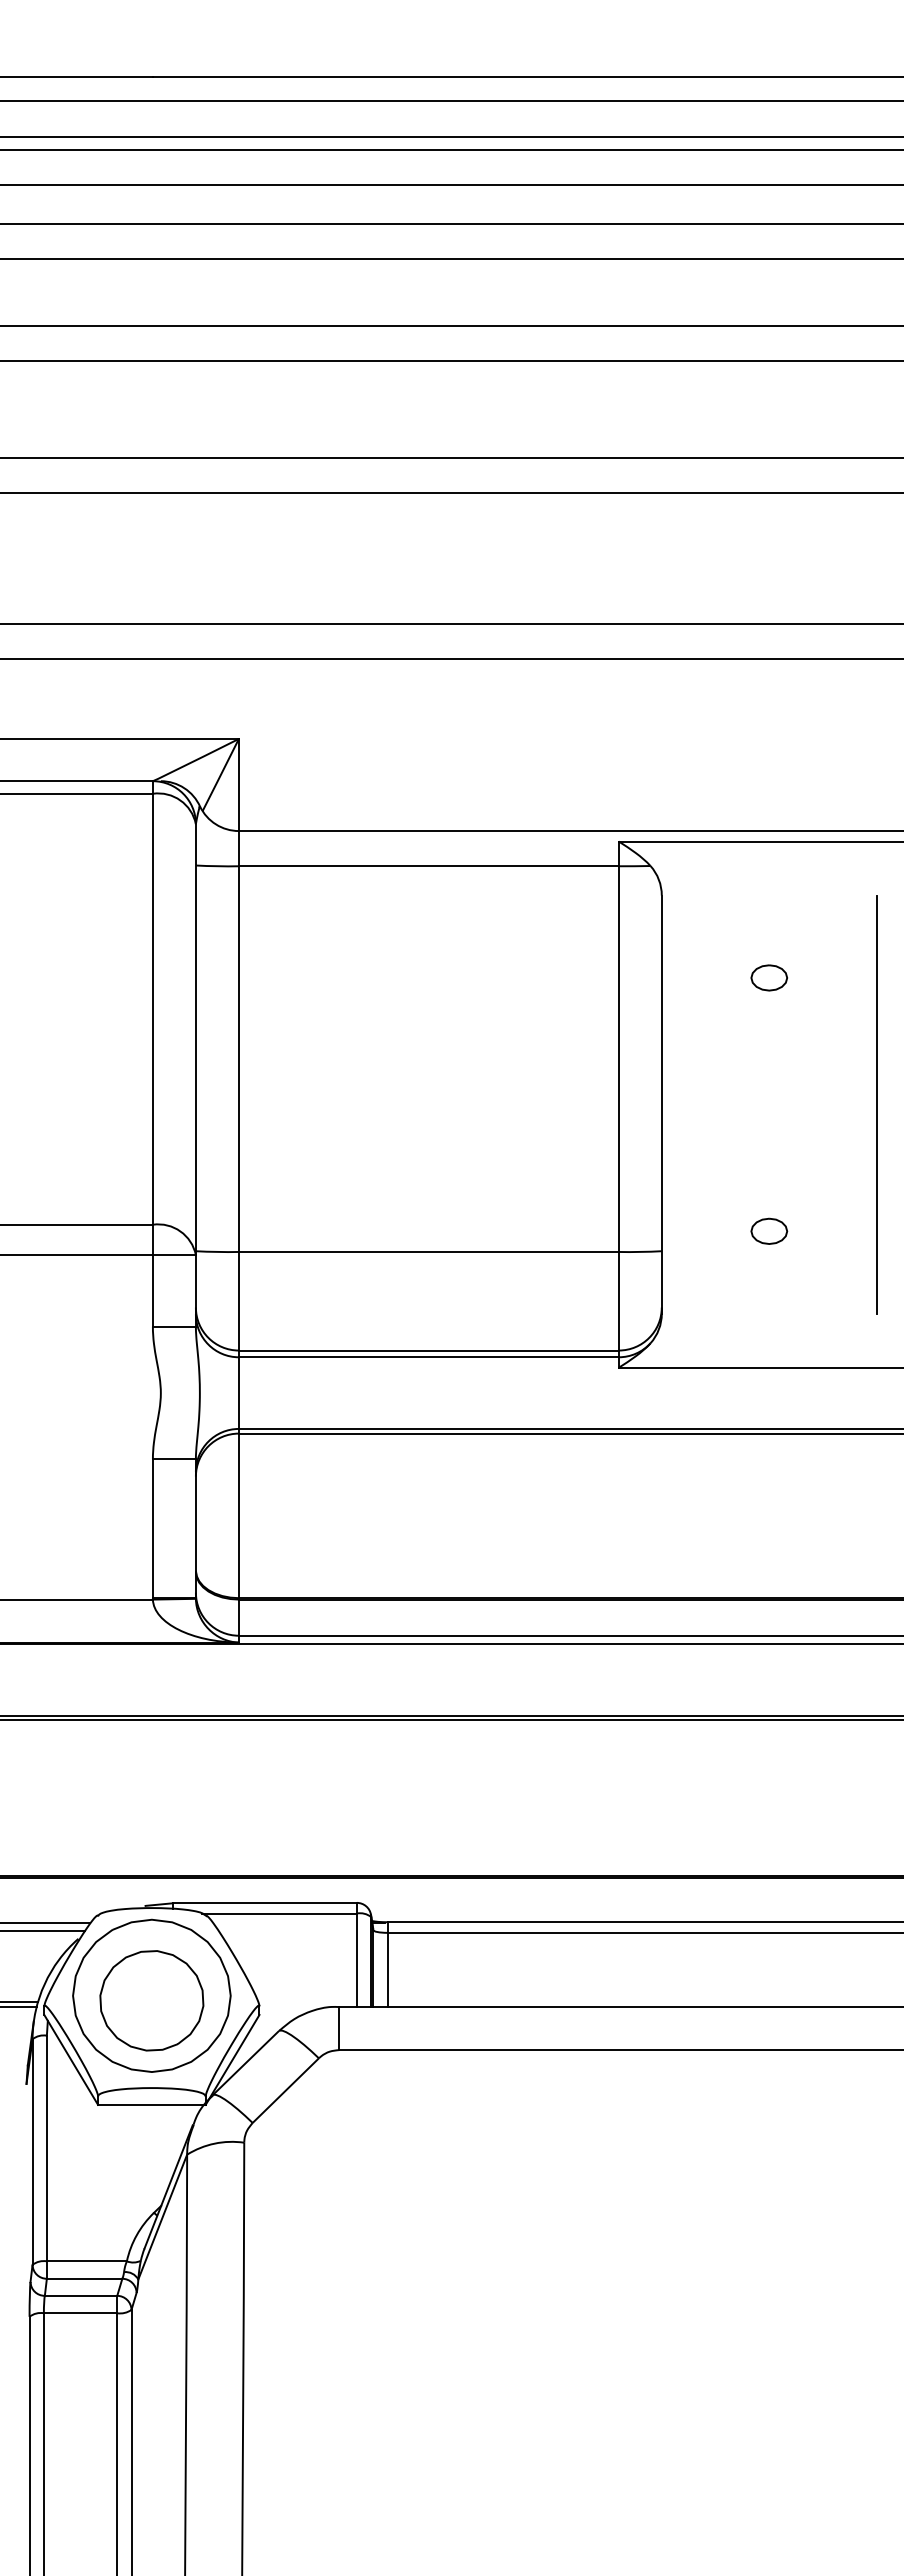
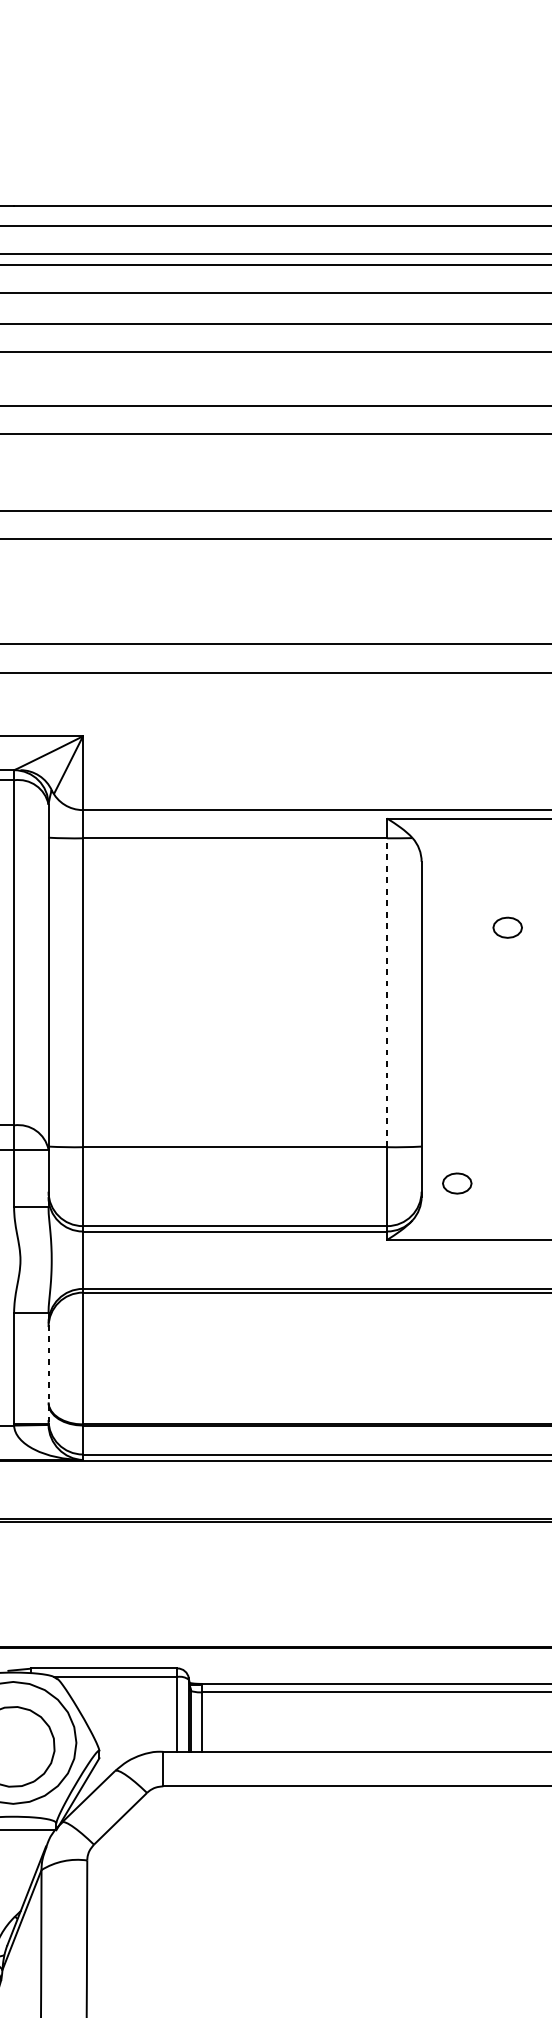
line: (618, 1059) -> (386, 993), solid -> dashed
part: (769, 1230) -> (457, 1182), moved
line: (195, 1529) -> (48, 1369), solid -> dashed

